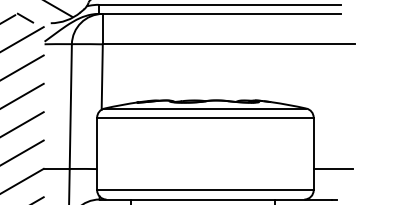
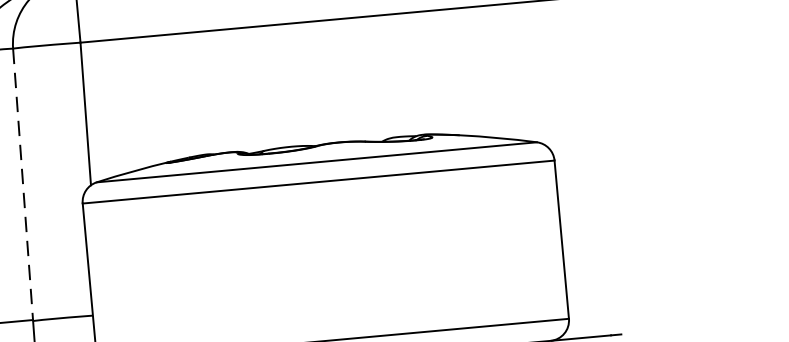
line: (70, 107) -> (22, 186), solid -> dashed
line: (333, 169) -> (608, 269), removed

